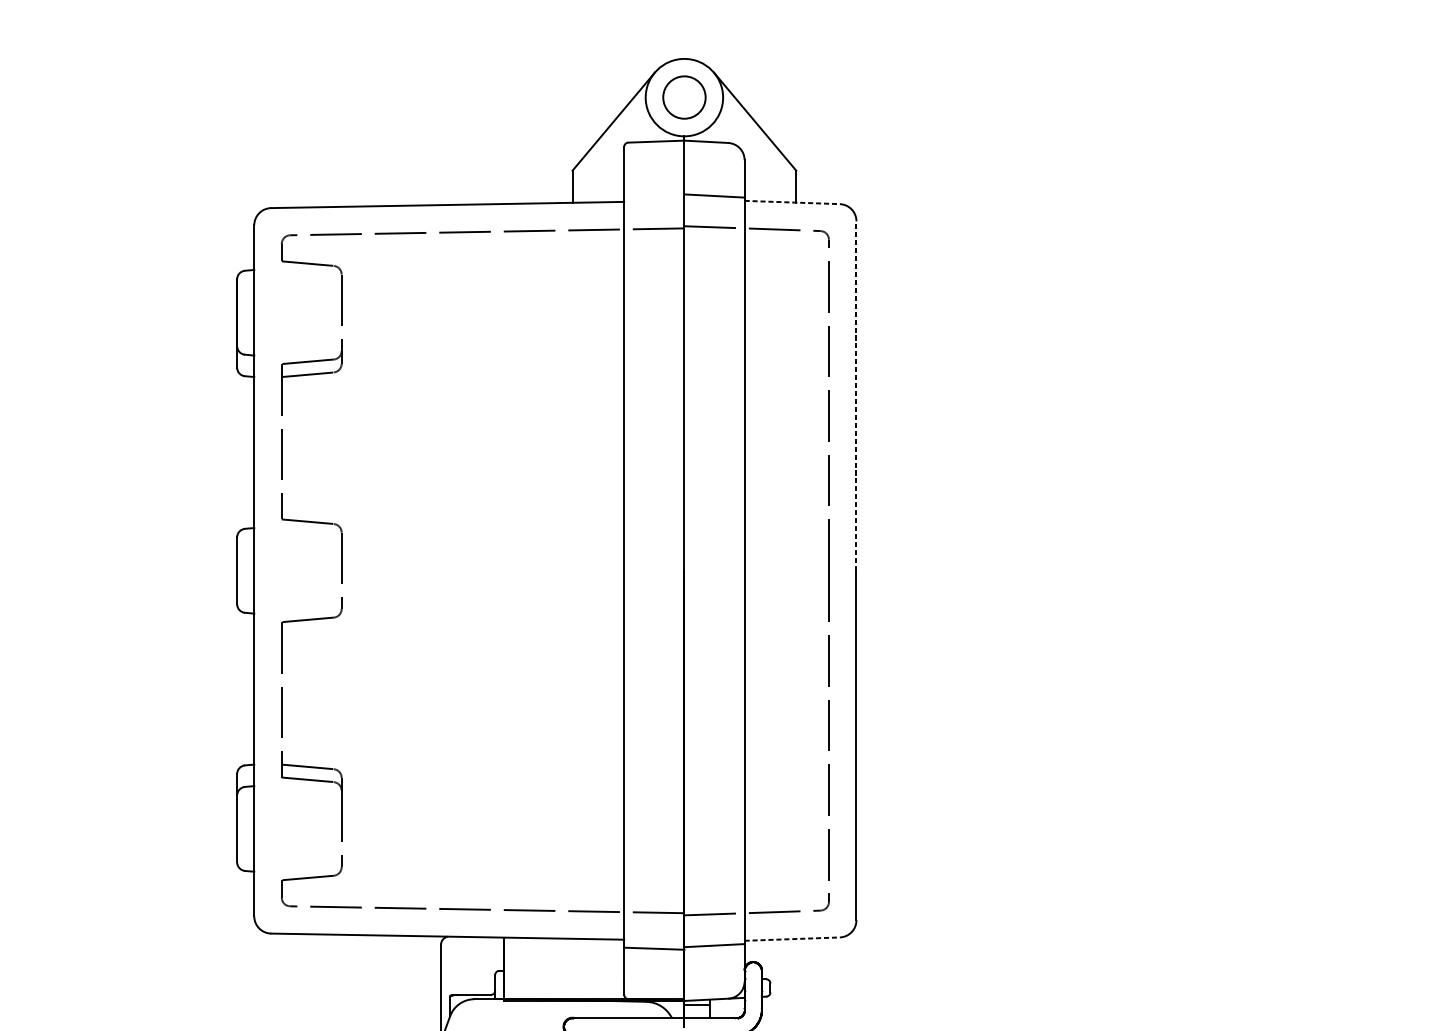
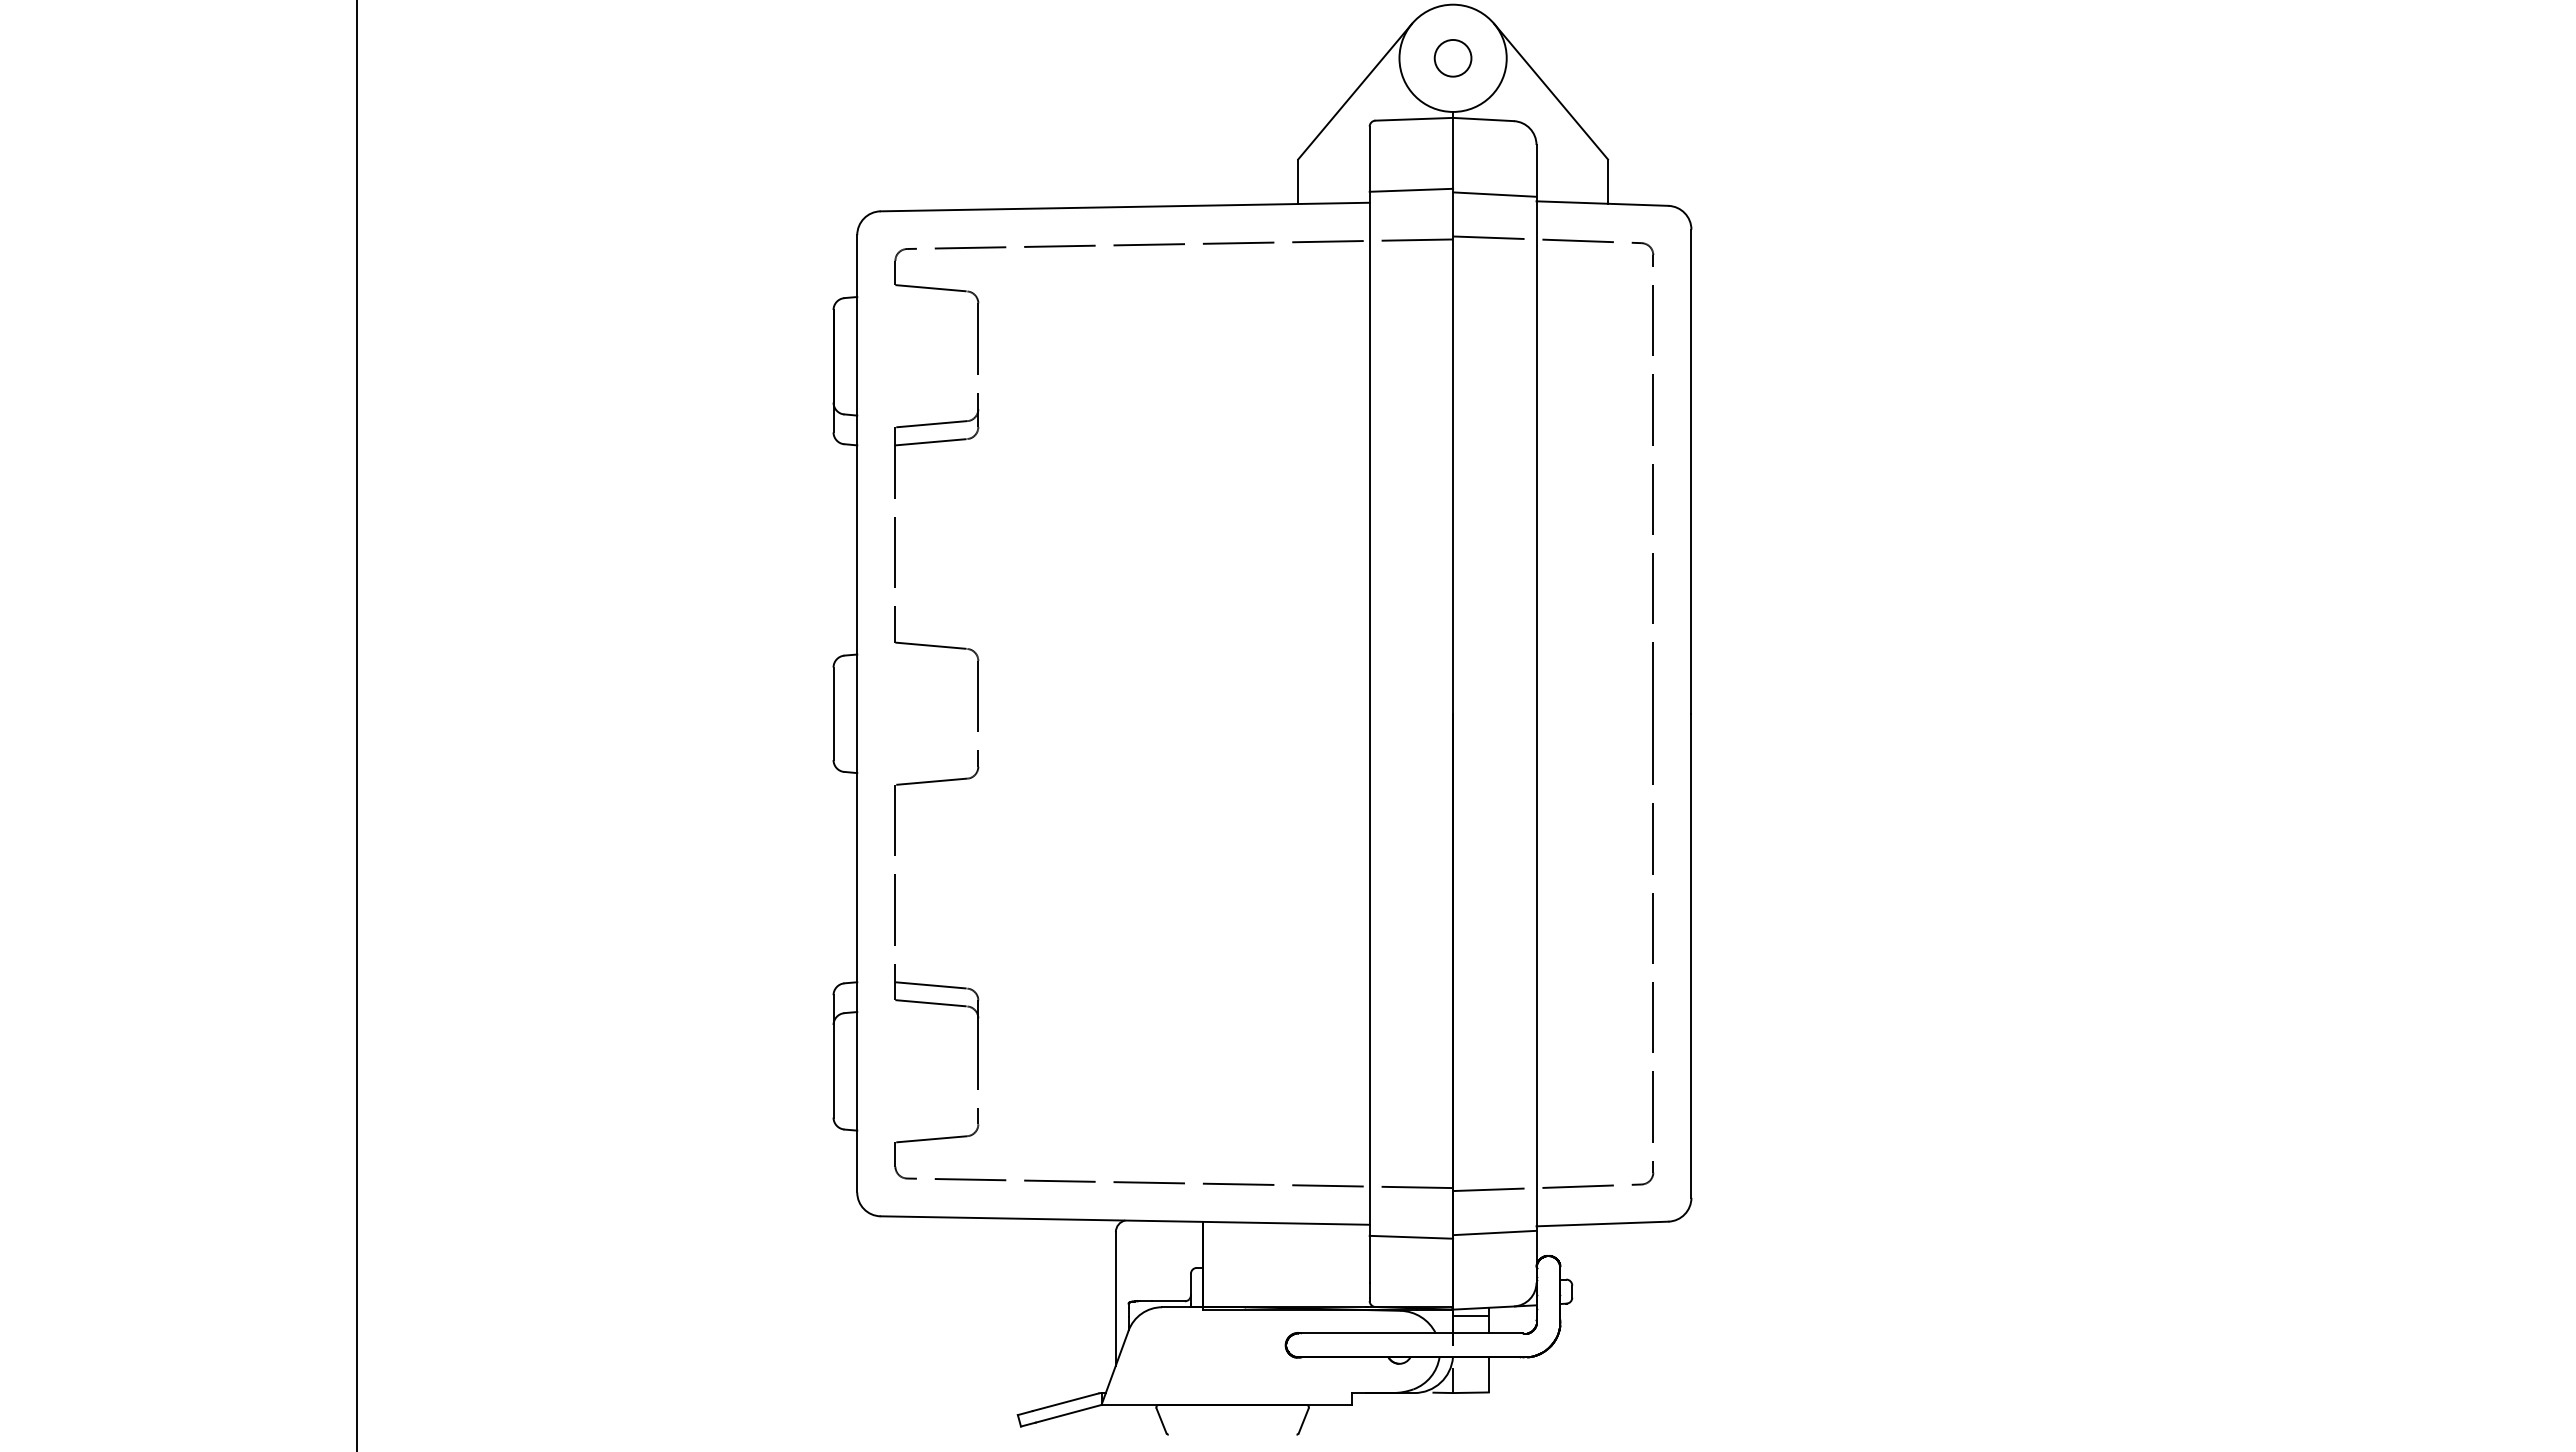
circle: (683, 97) -> (1452, 58), size x0.62
line: (654, 192) -> (1411, 189), added
line: (792, 202) -> (1602, 203), dashed -> solid
line: (856, 395) -> (1691, 471), dashed -> solid
line: (792, 938) -> (1602, 1223), dashed -> solid

